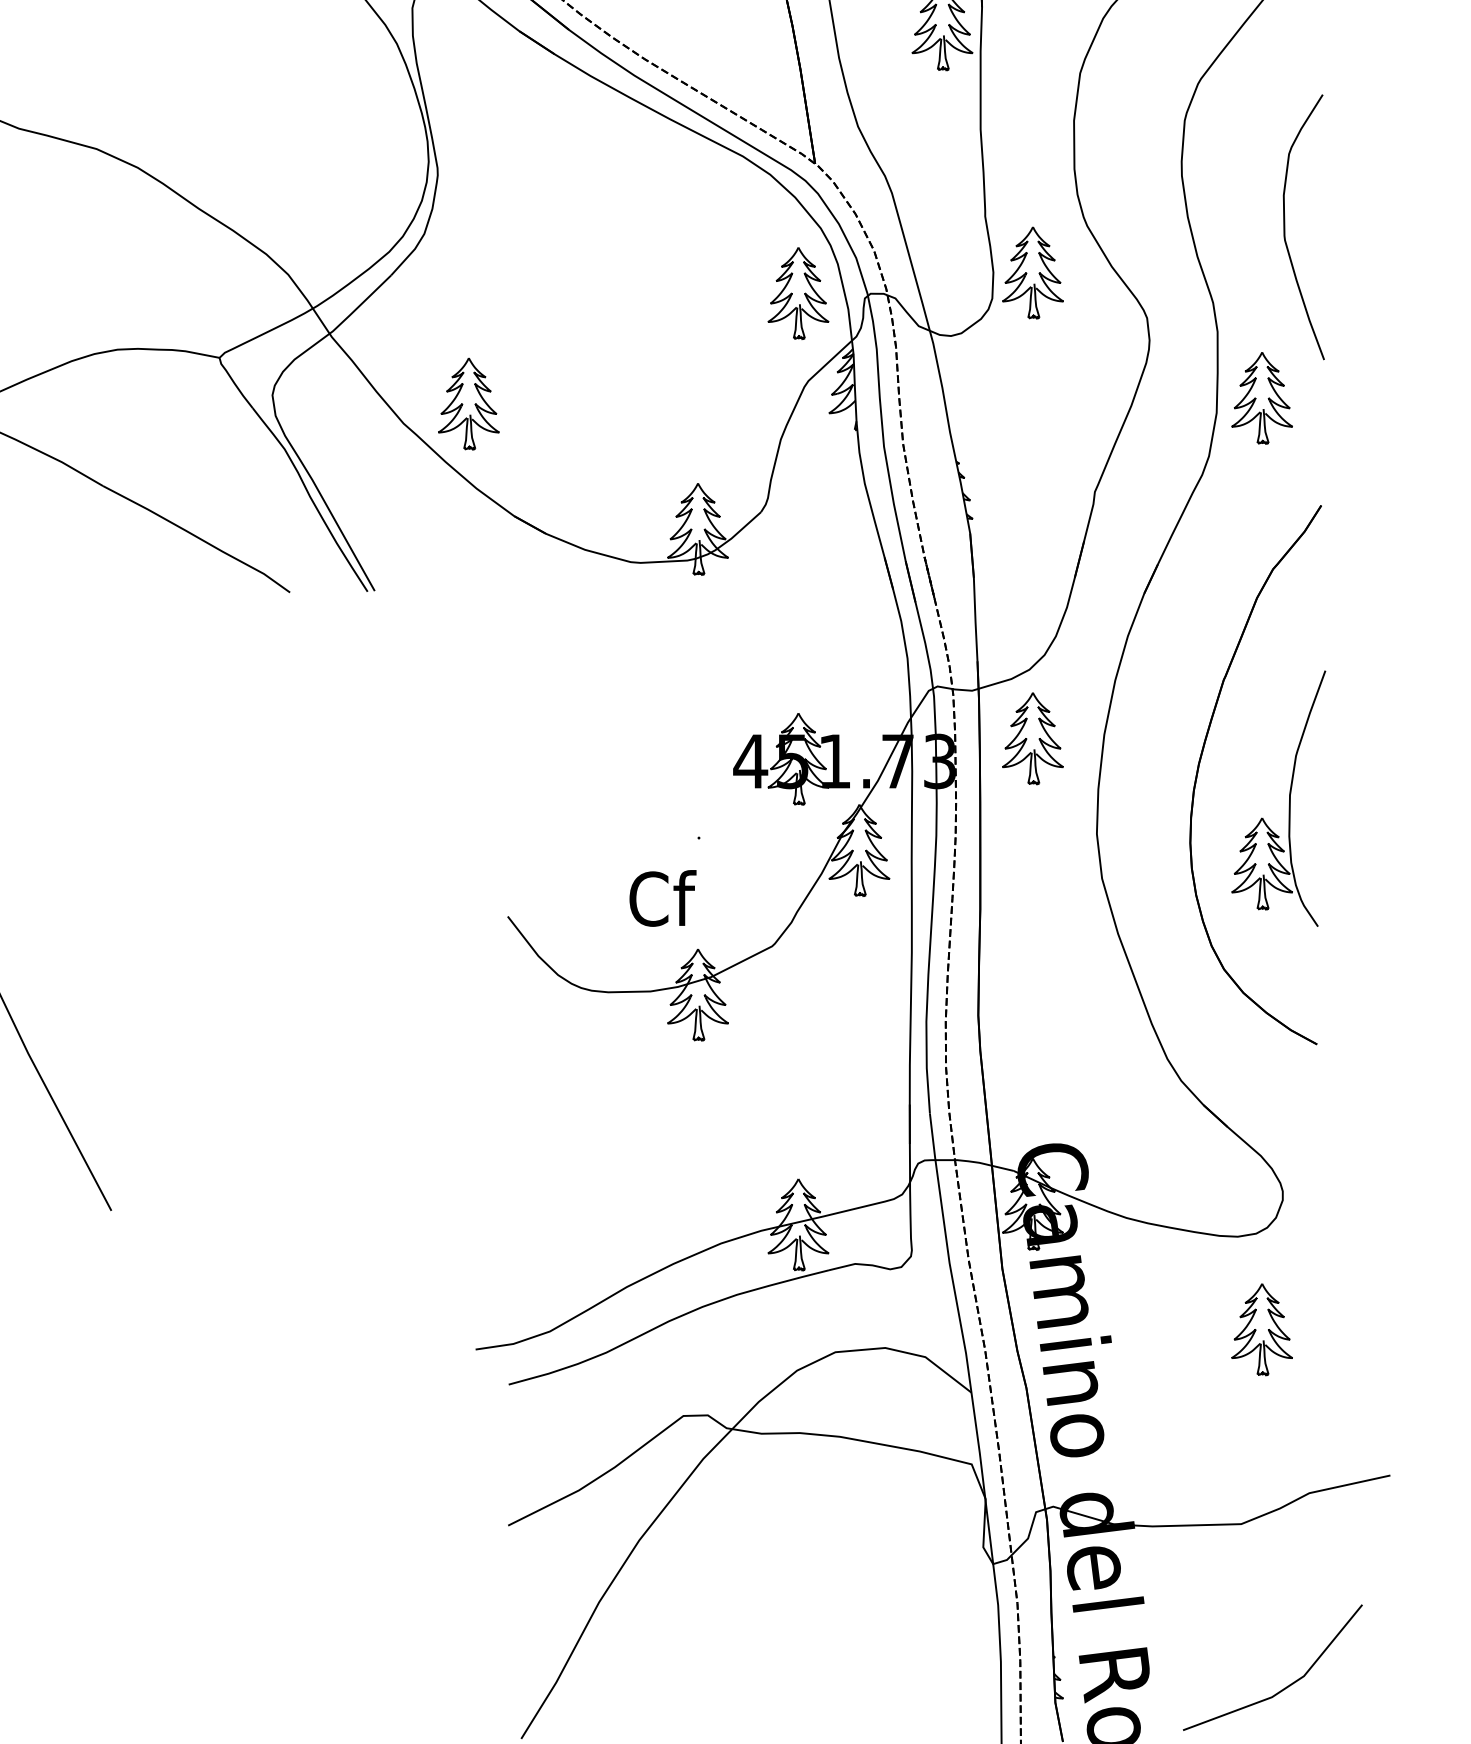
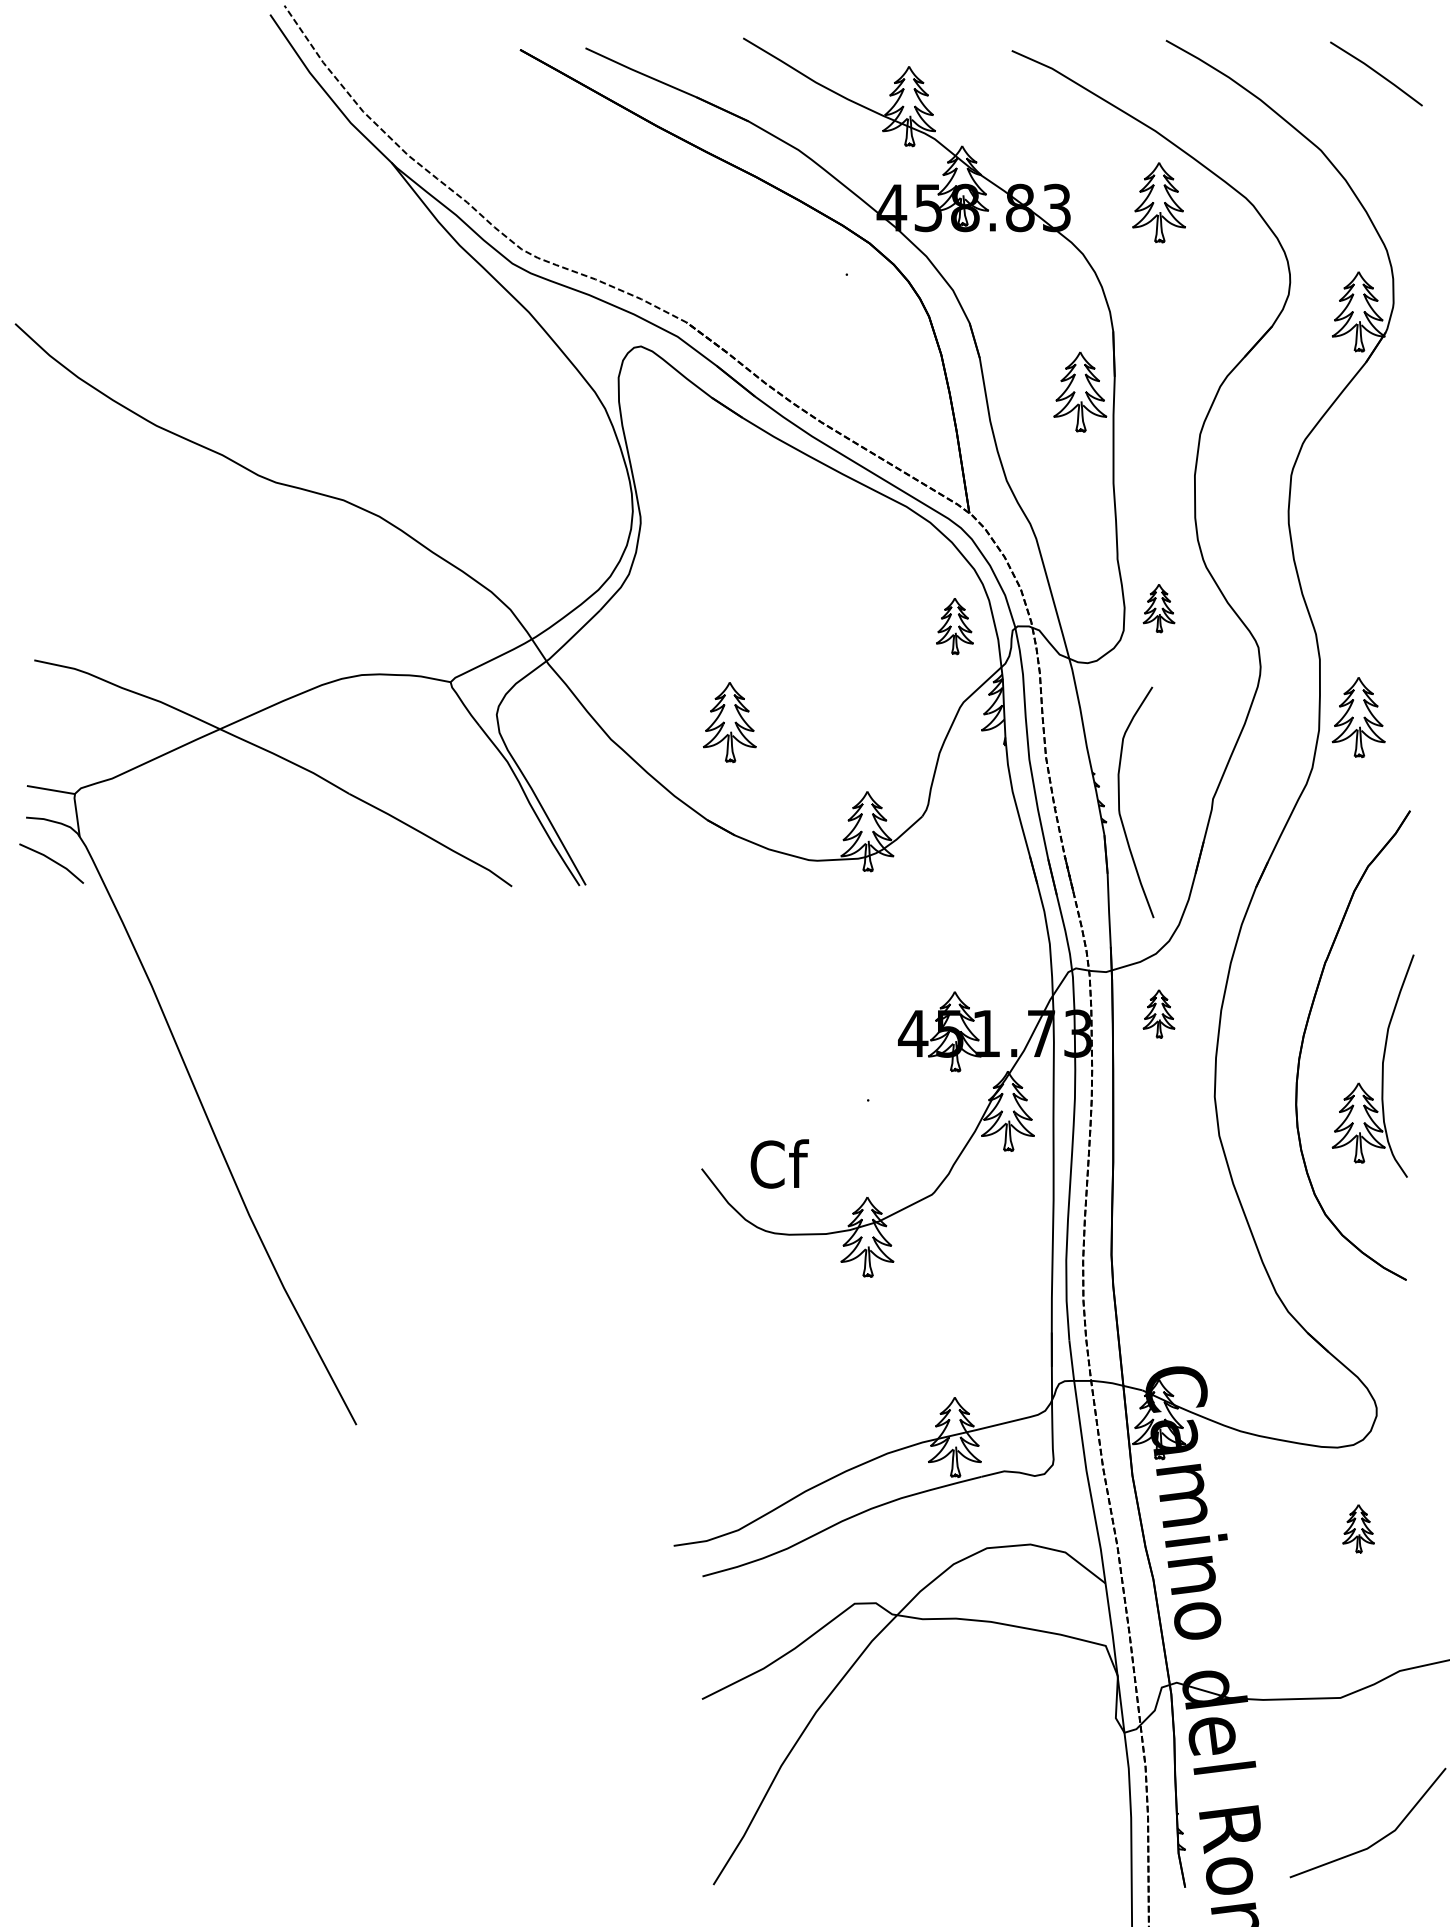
curve: (1284, 227) -> (1119, 802), moved
part: (1032, 273) -> (1158, 608), size x0.6
part: (798, 293) -> (954, 626), size x0.7
part: (468, 404) -> (729, 722), moved
part: (1032, 738) -> (1158, 1013), size x0.6
text: (662, 897) -> (779, 1163), moved
part: (1261, 1329) -> (1358, 1528), size x0.6

